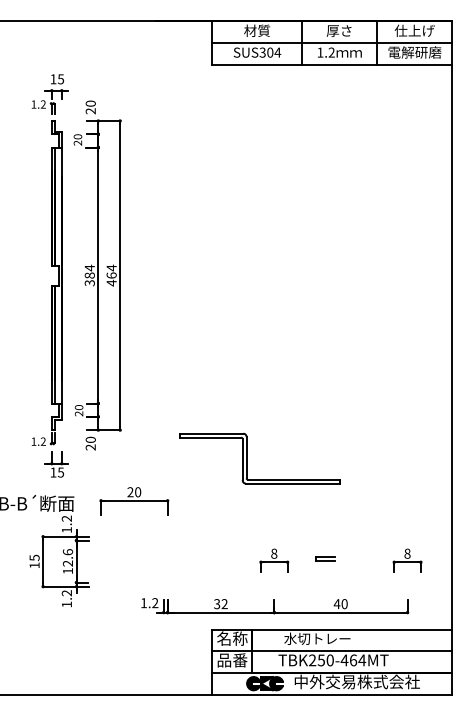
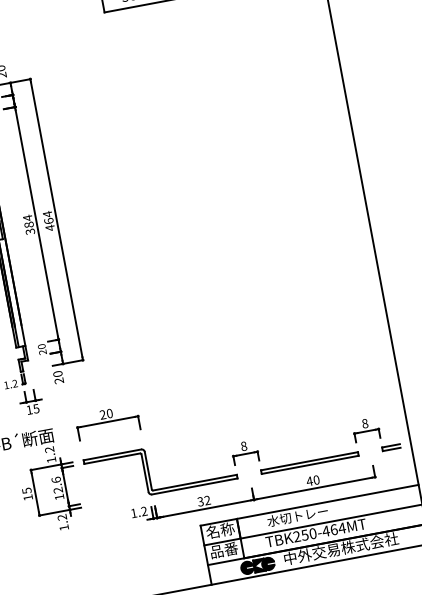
part: (247, 458) -> (149, 471), moved
part: (325, 558) -> (391, 446), moved
part: (340, 584) -> (309, 462), added

